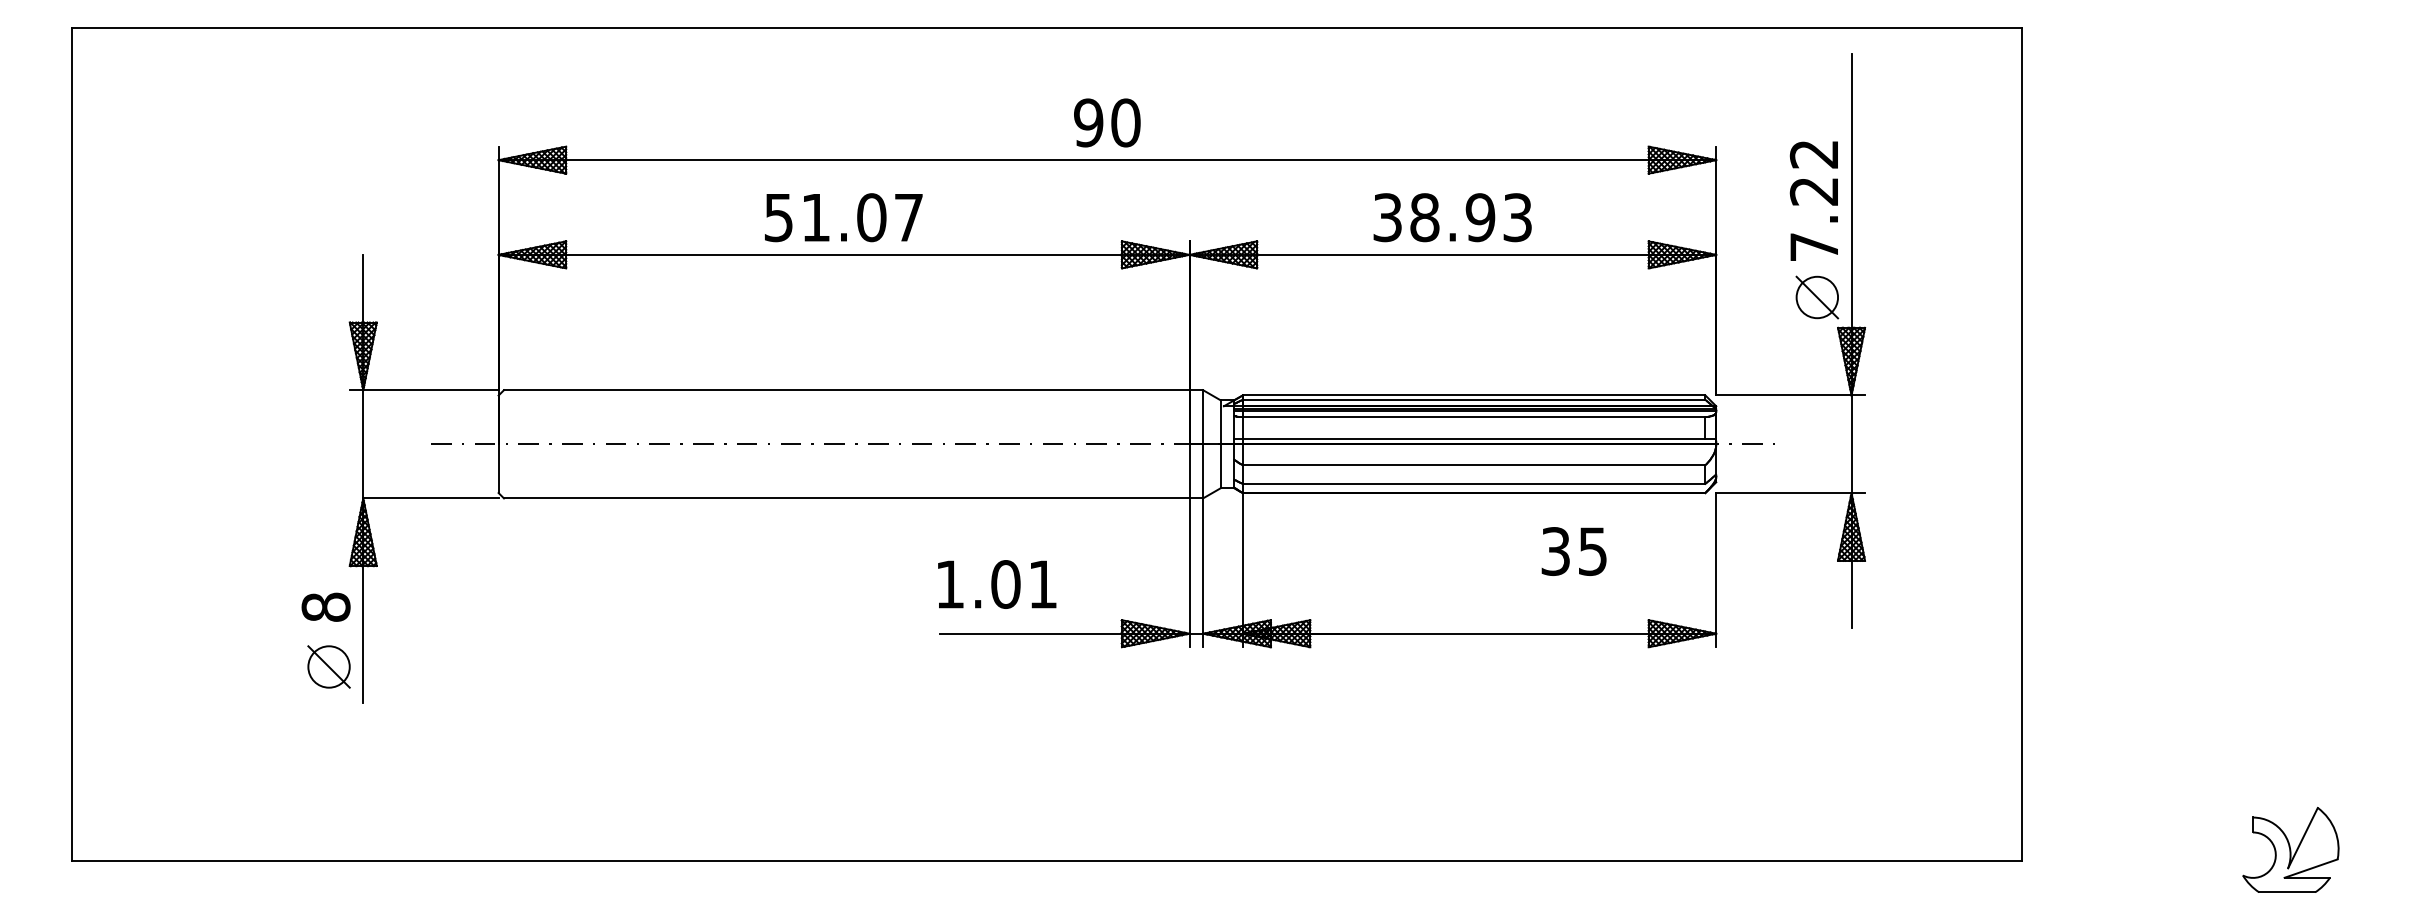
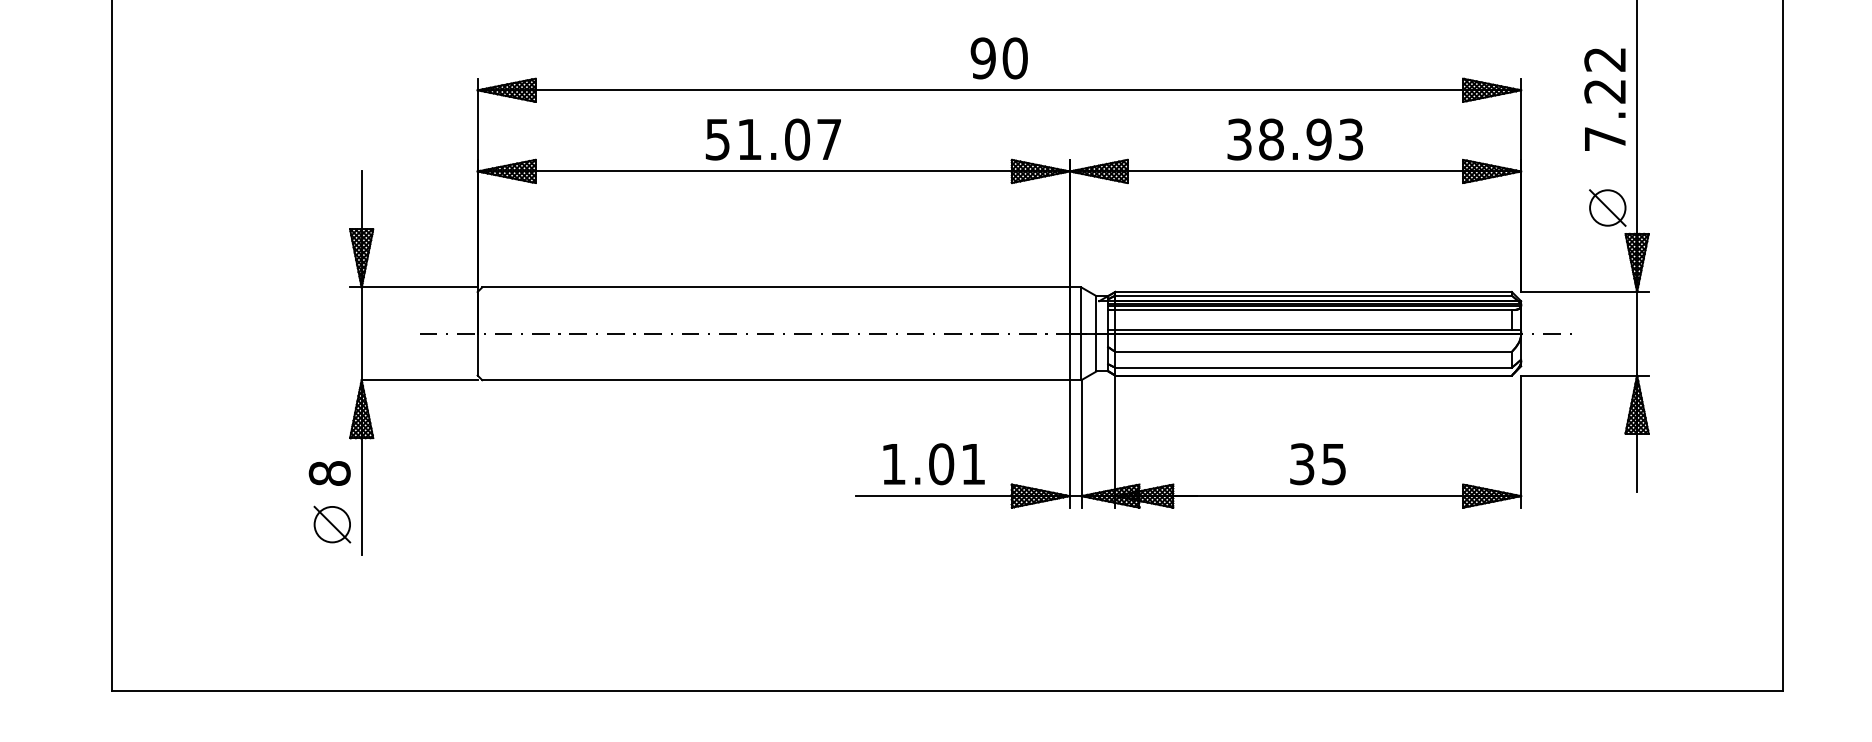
text: (1813, 200) -> (1604, 99), moved
text: (1573, 551) -> (1317, 464), moved
text: (997, 584) -> (934, 464), moved

